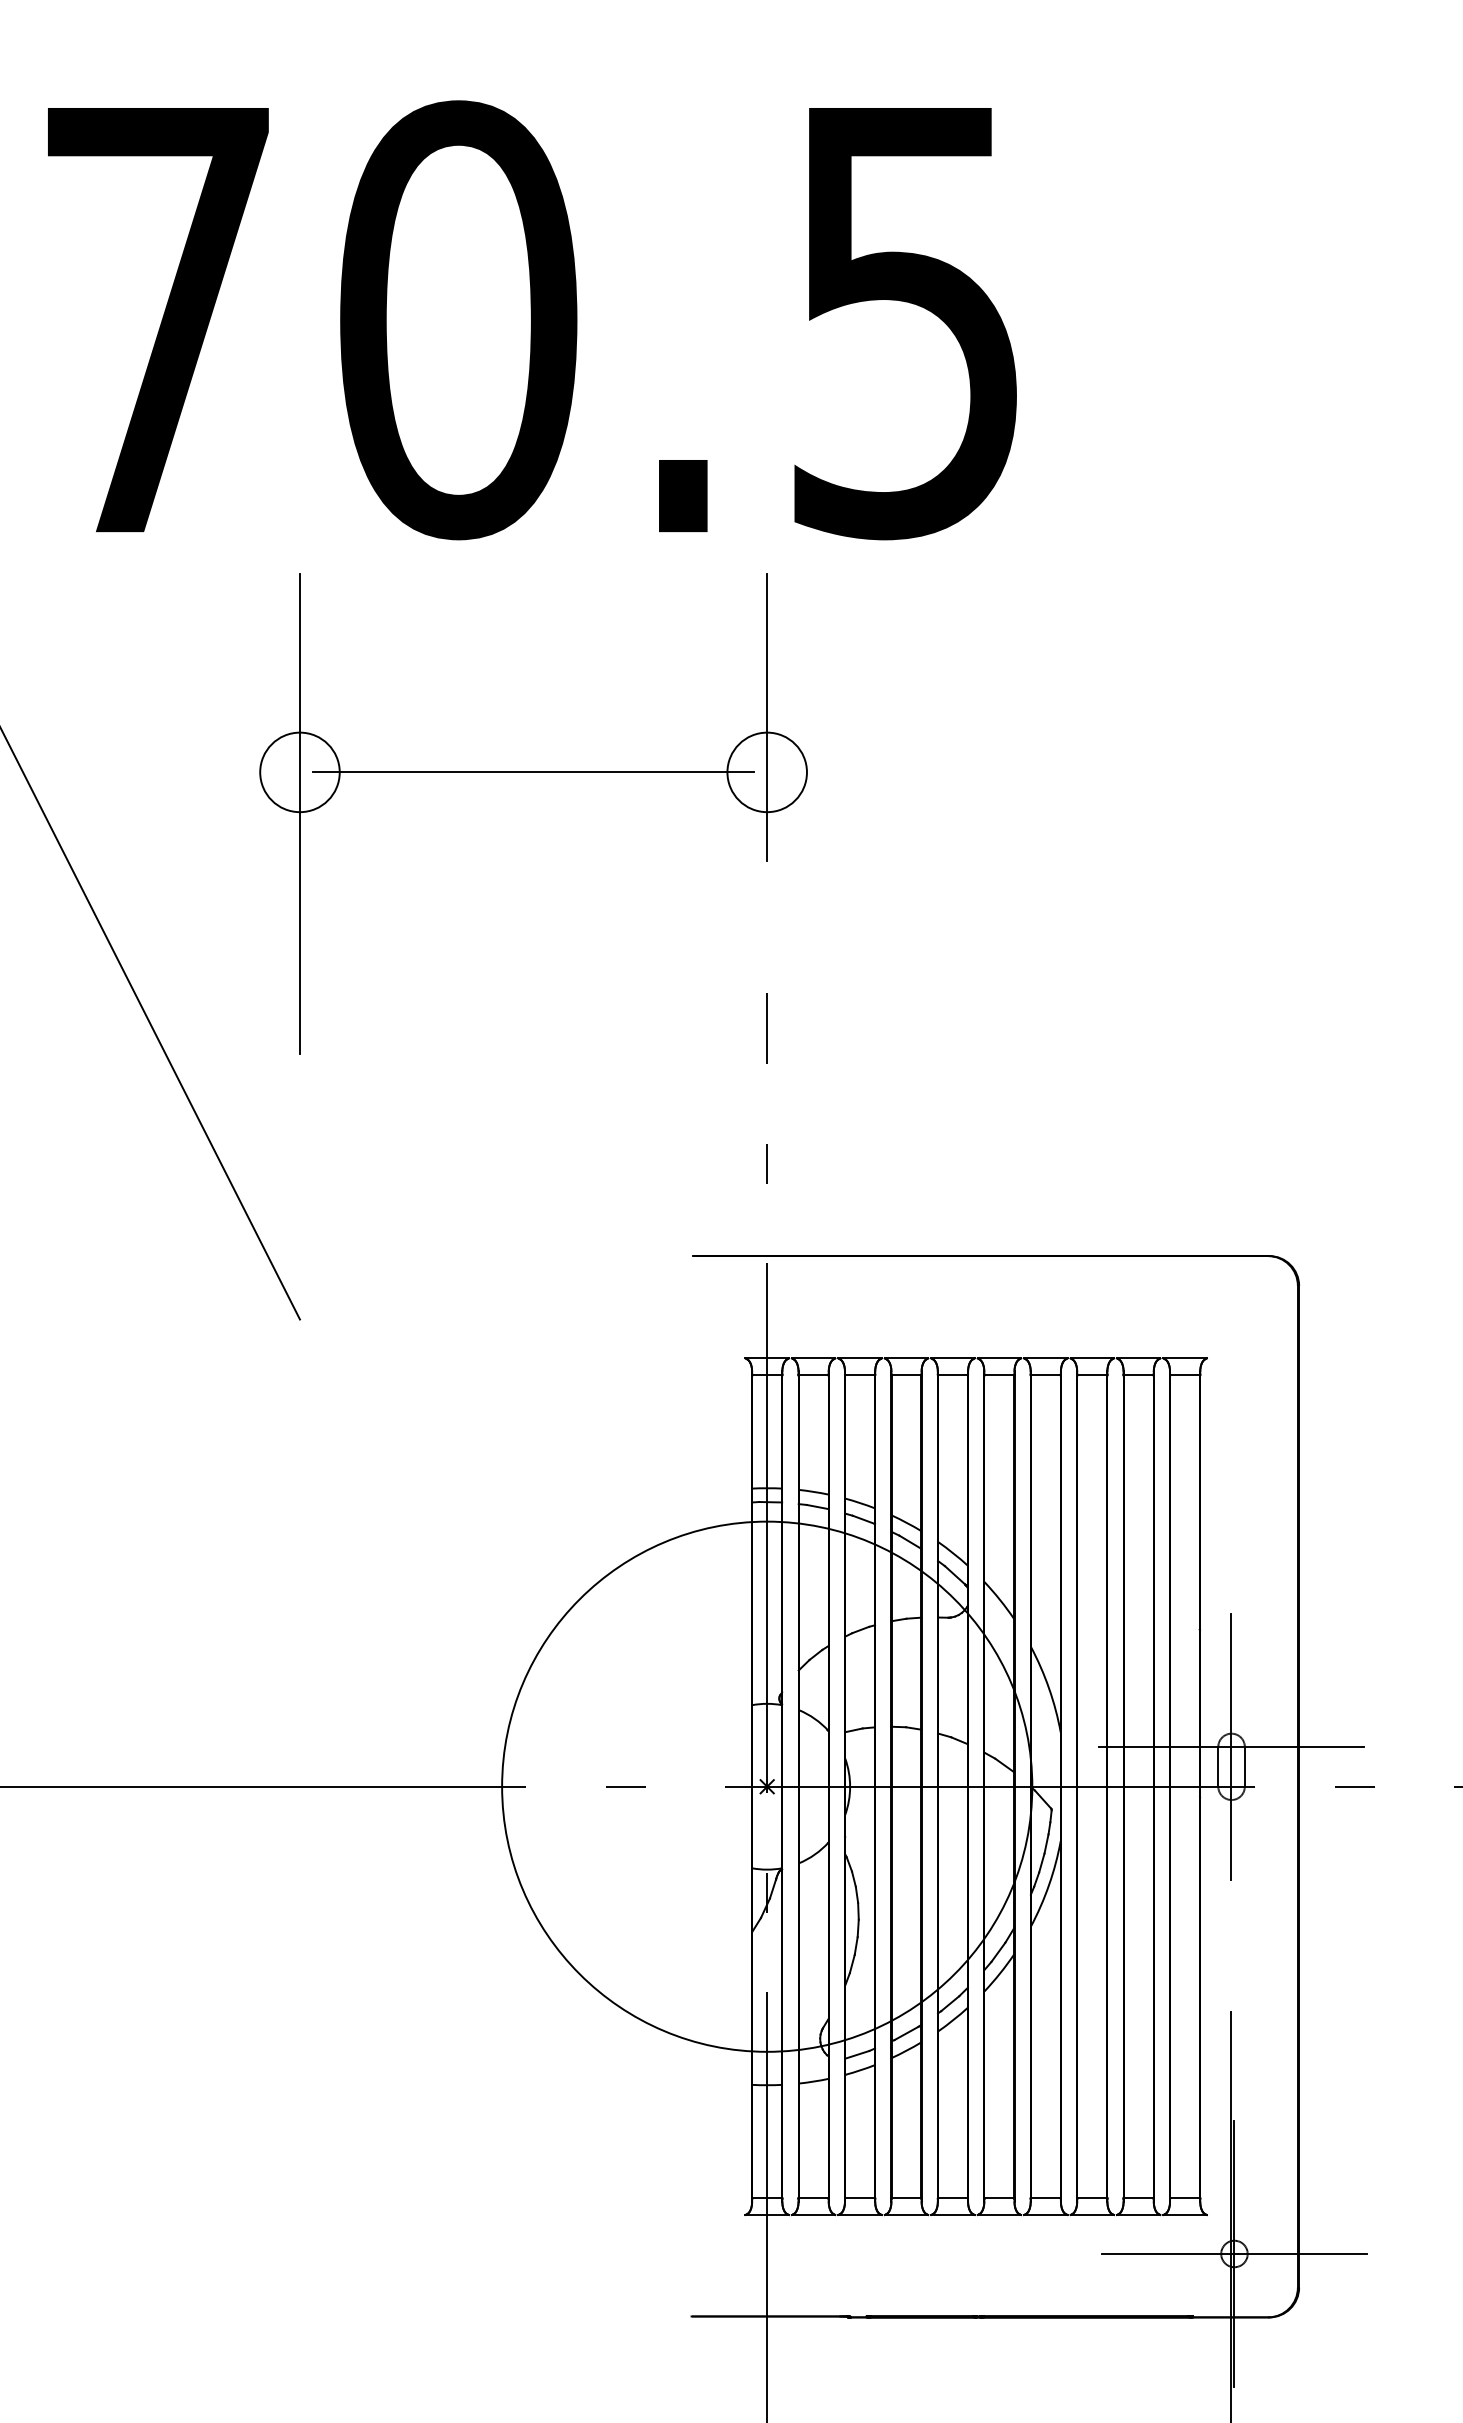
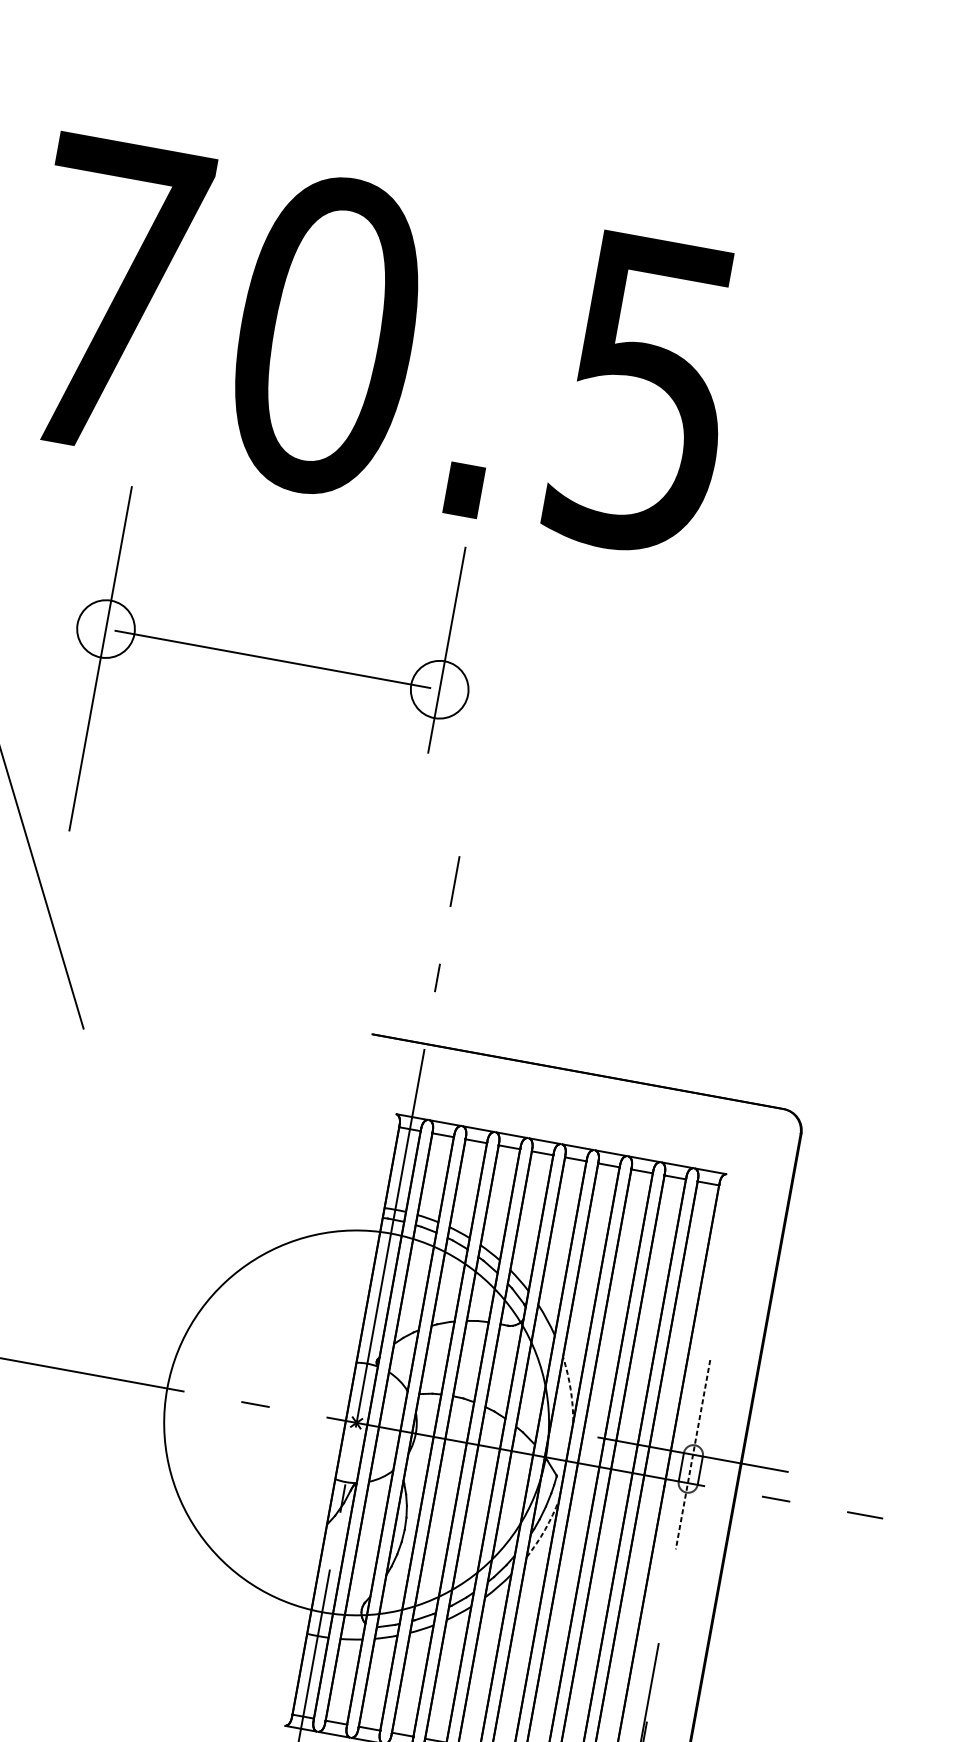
part: (533, 772) -> (272, 659), moved
arc: (1049, 1688) -> (570, 1389), solid -> dashed
line: (1231, 1746) -> (693, 1454), solid -> dashed
arc: (1049, 1884) -> (545, 1529), solid -> dashed

